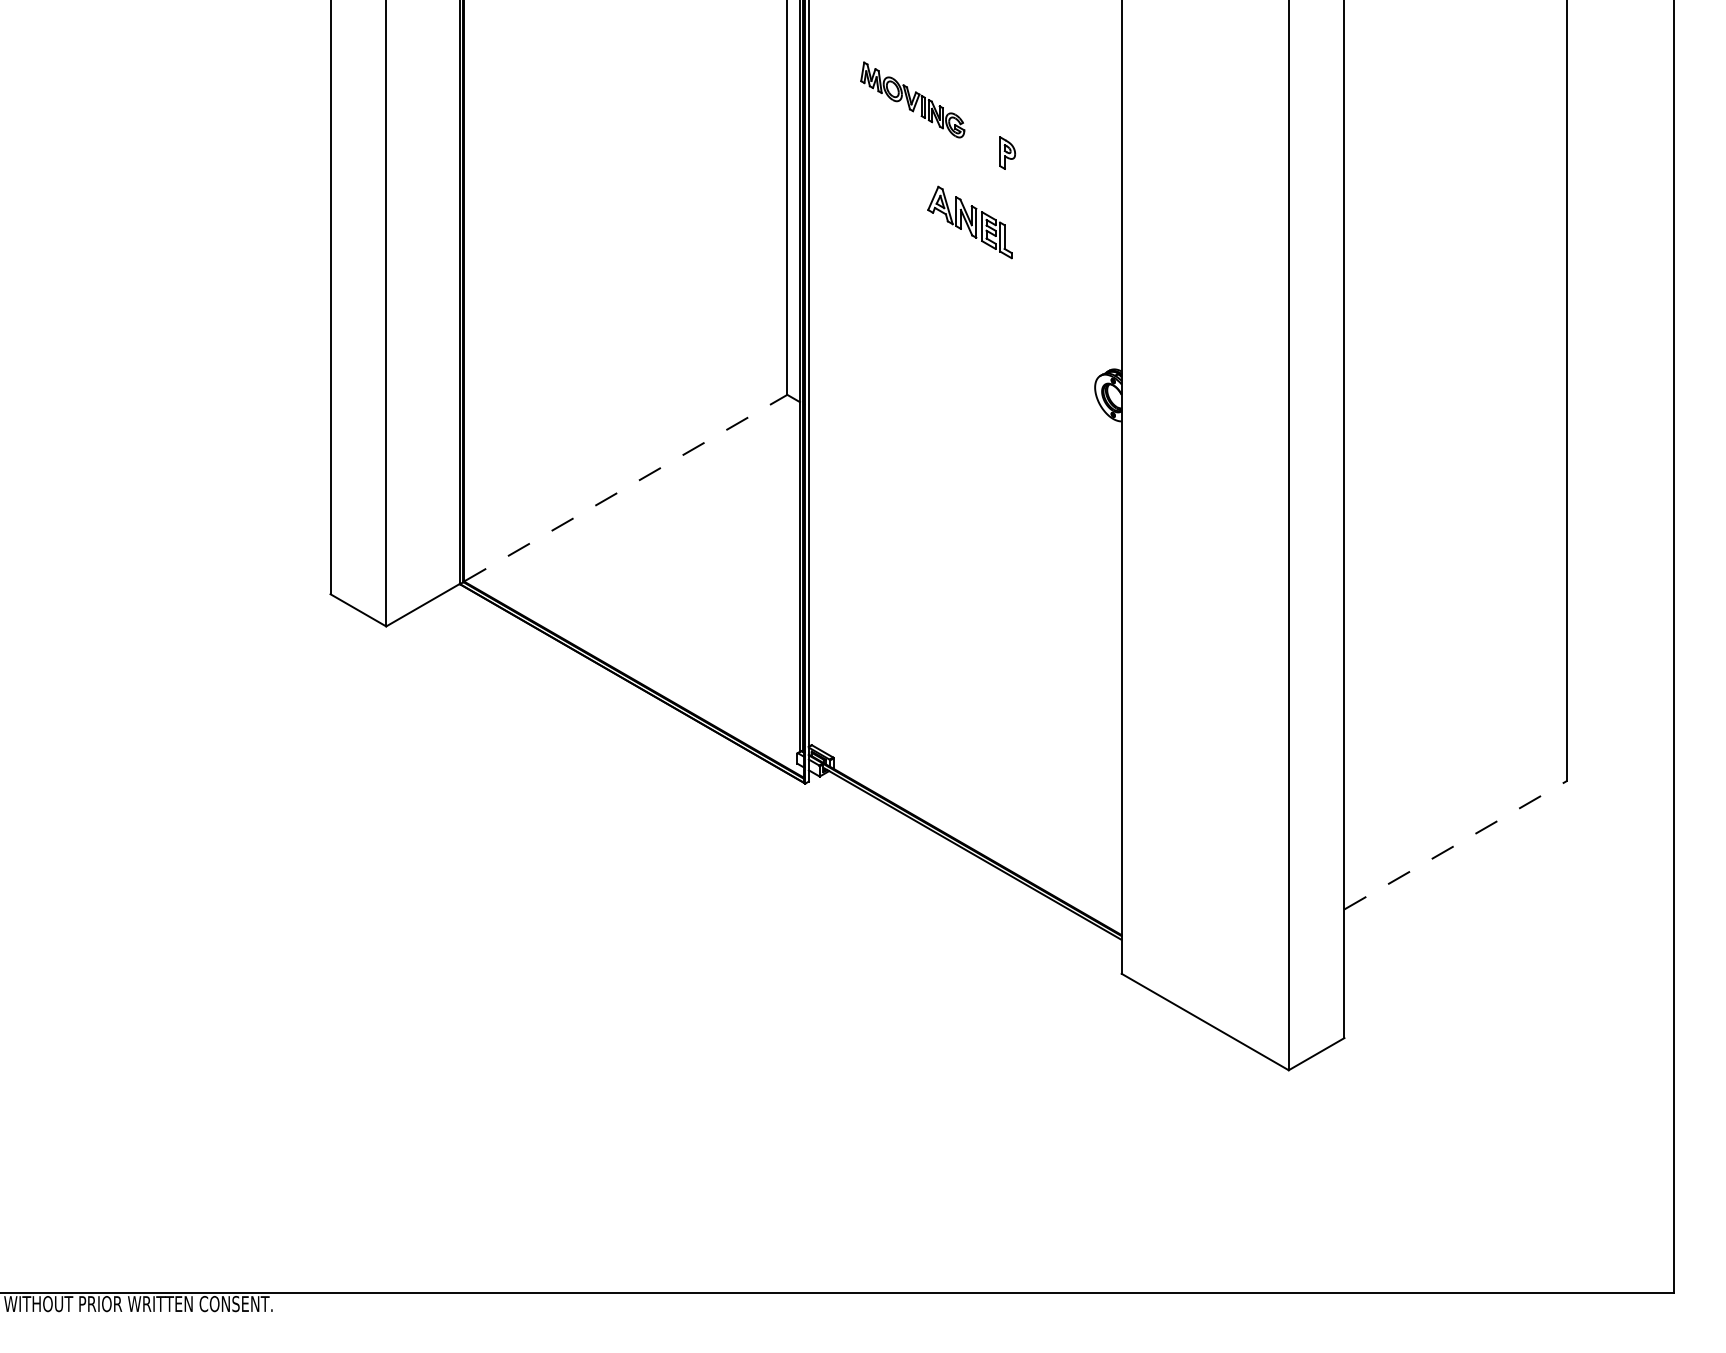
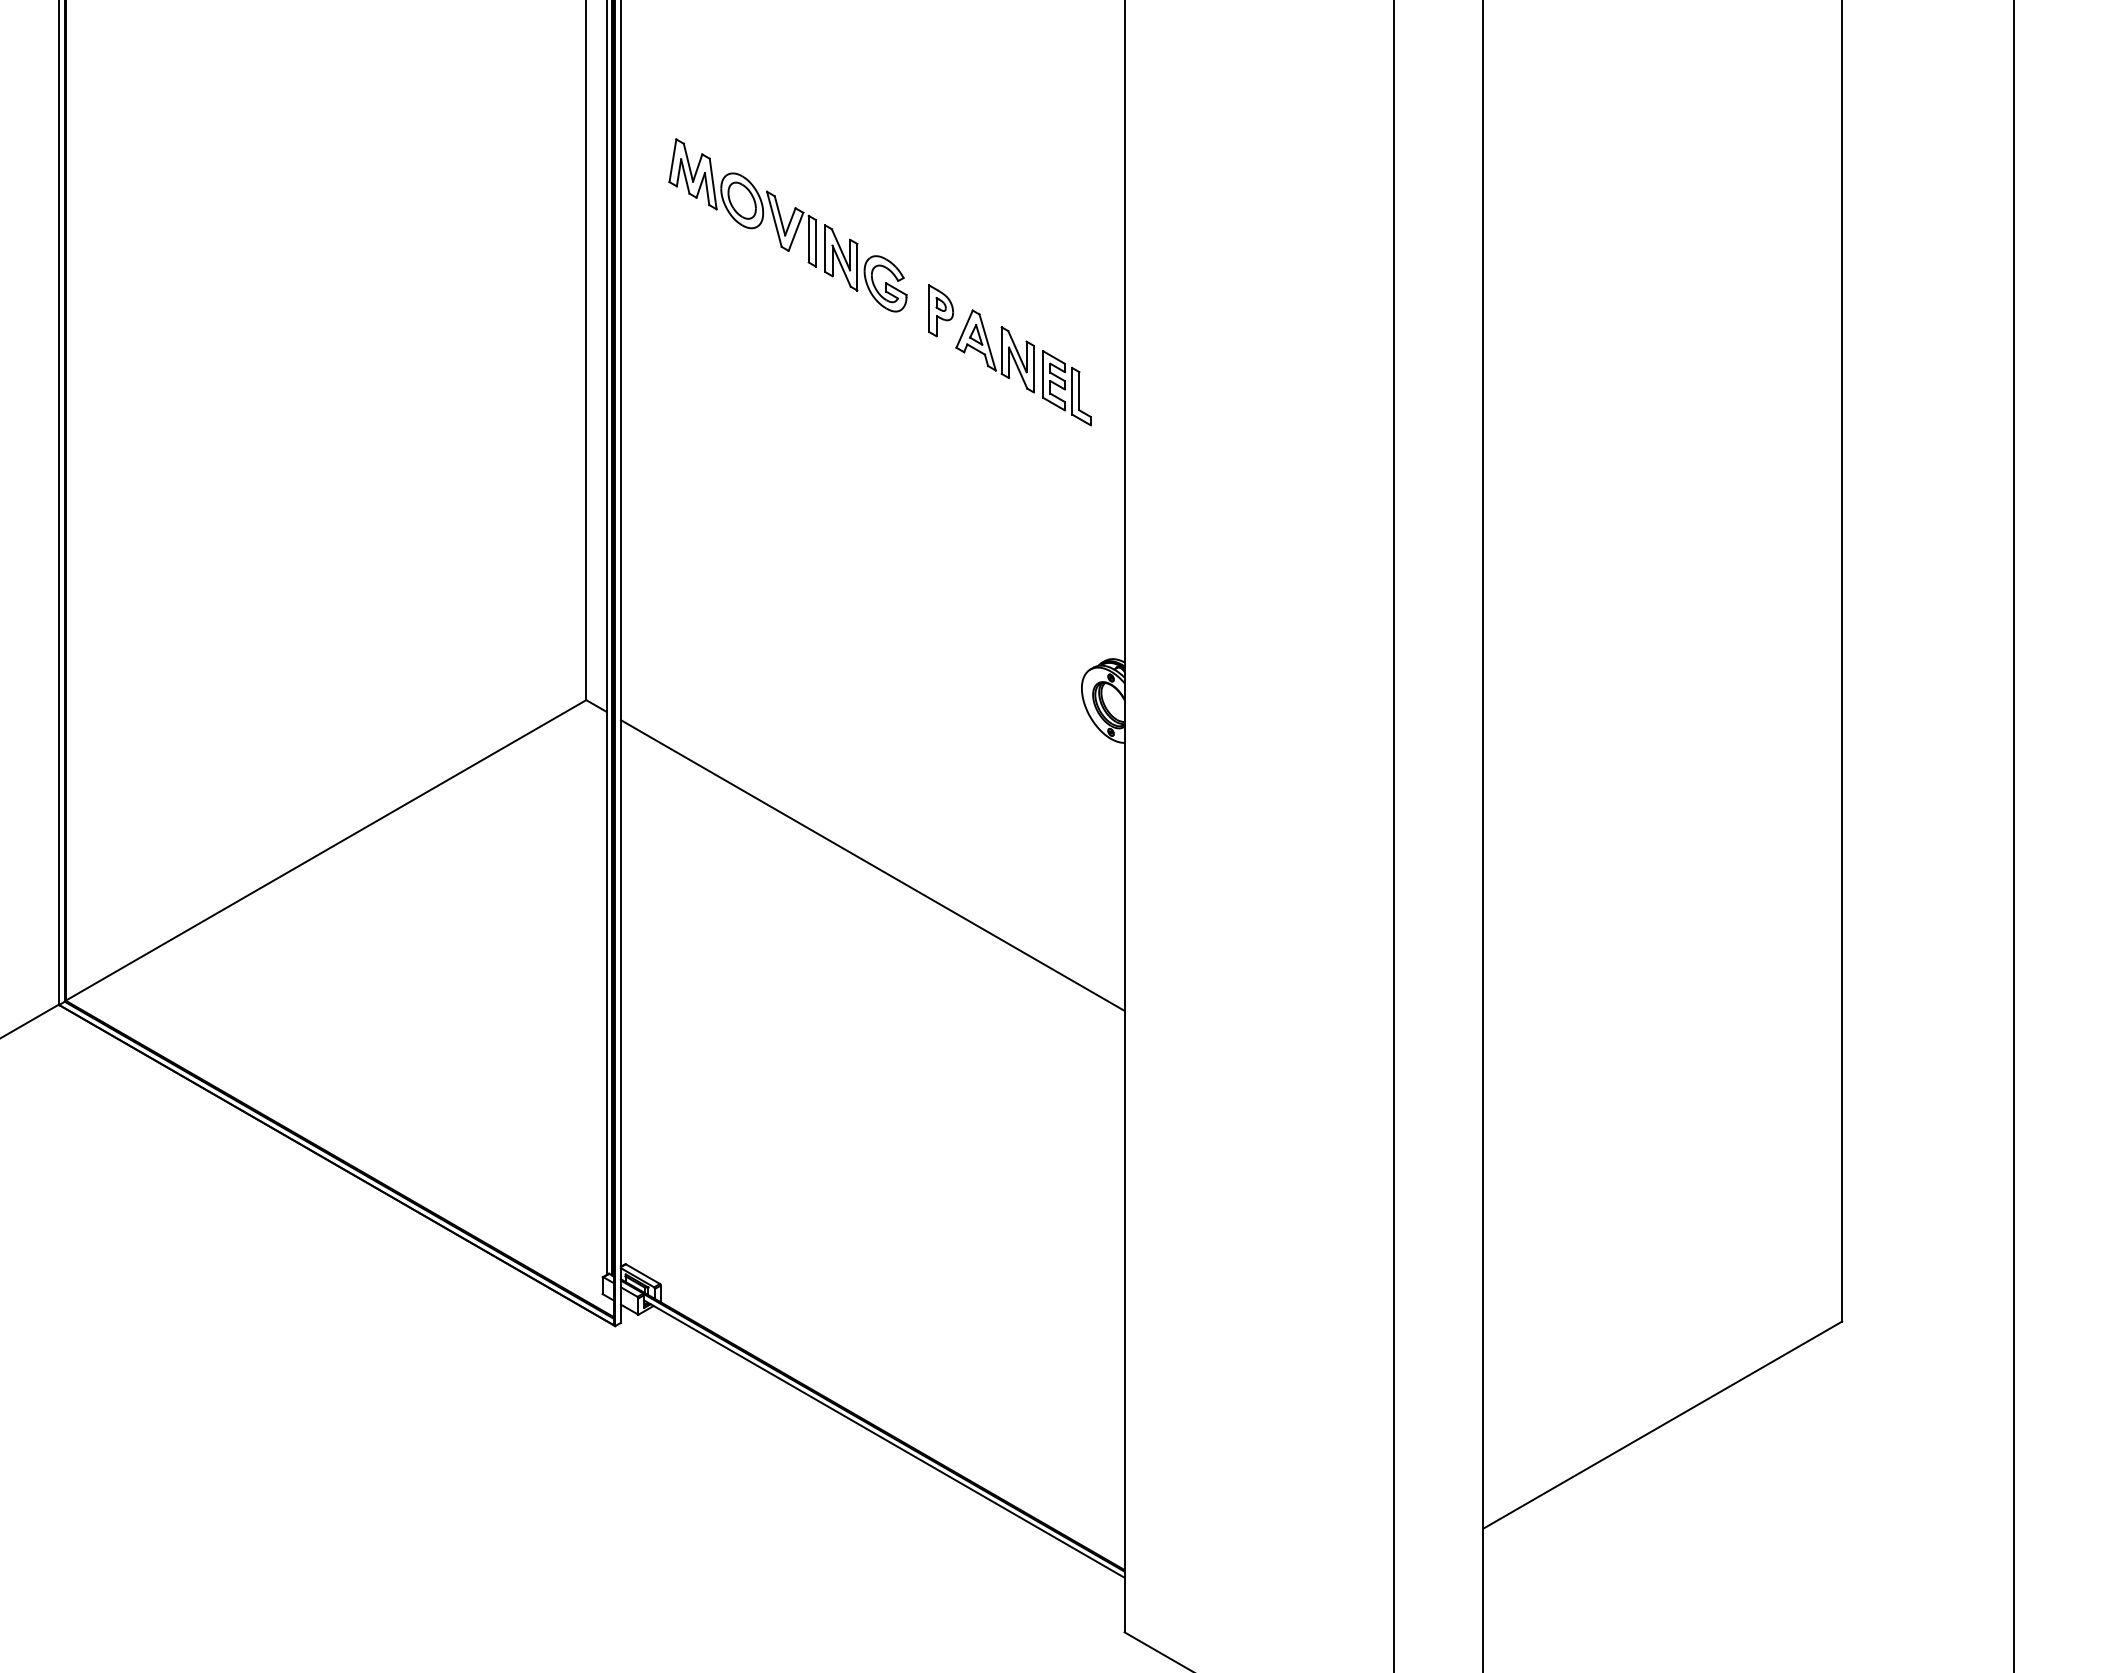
part: (912, 99) -> (787, 224), size x1.43
part: (969, 222) -> (1022, 367), moved
line: (626, 487) -> (327, 849), dashed -> solid
line: (964, 497) -> (871, 865), added
line: (1455, 845) -> (1662, 1425), dashed -> solid

